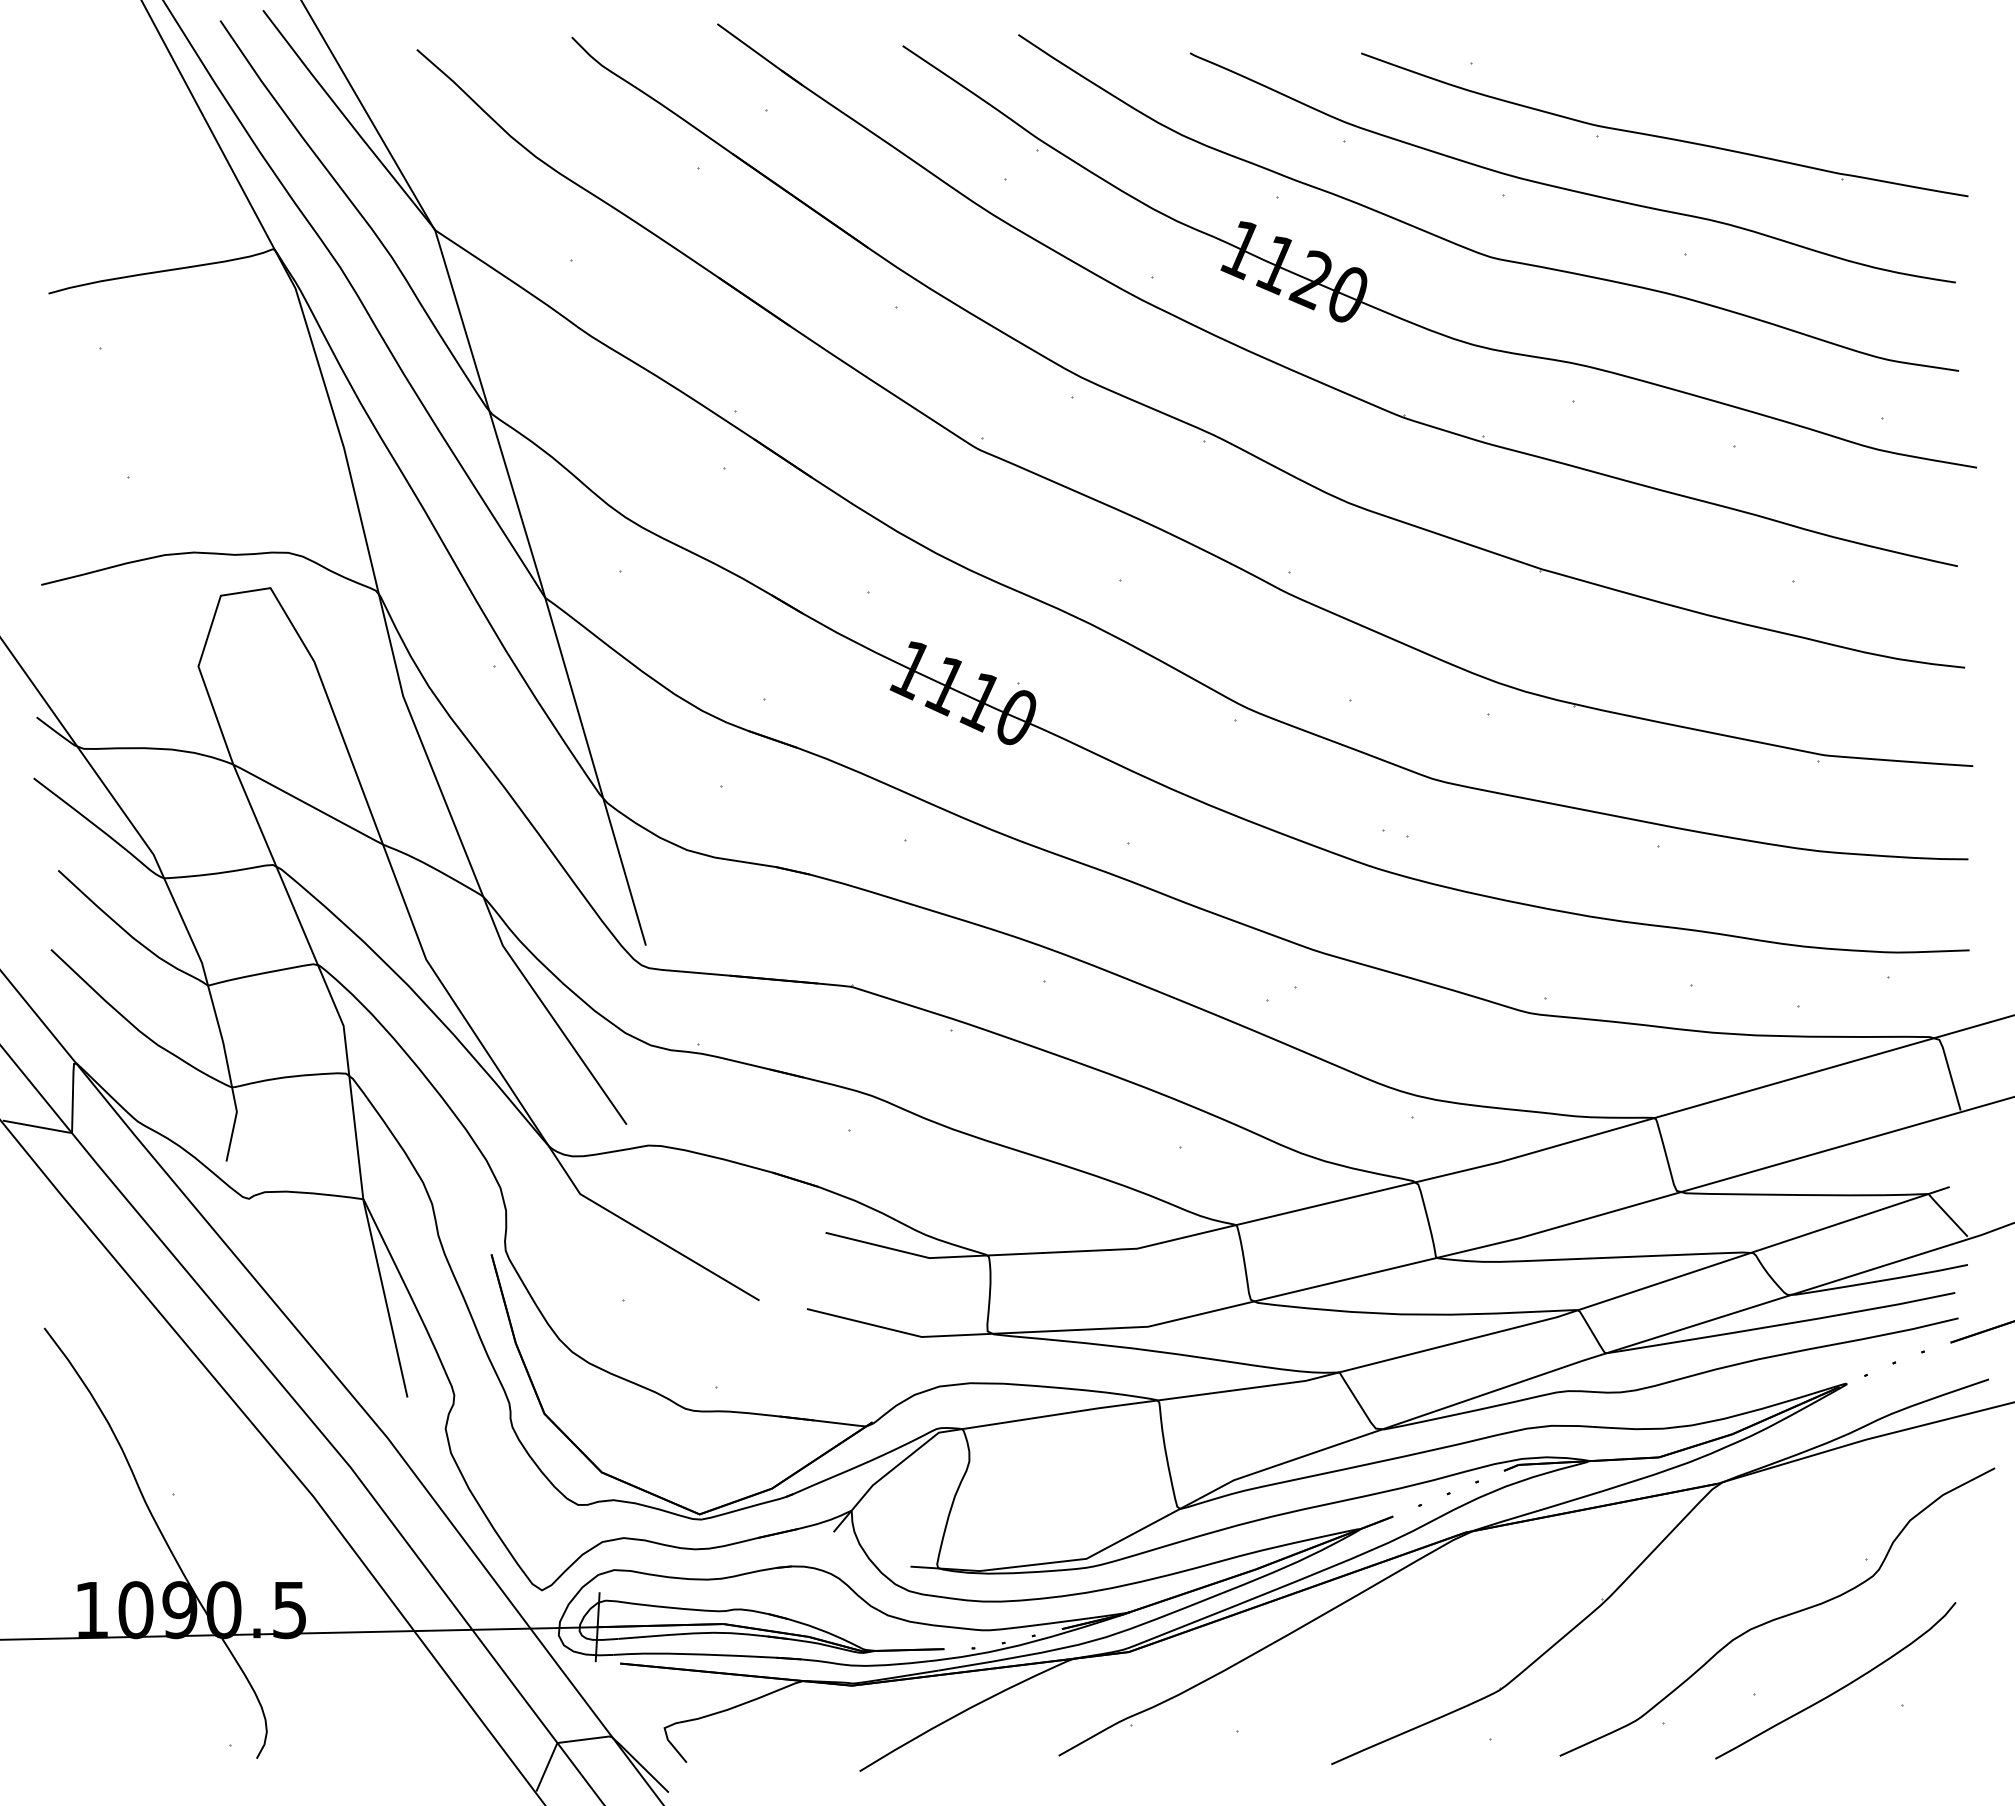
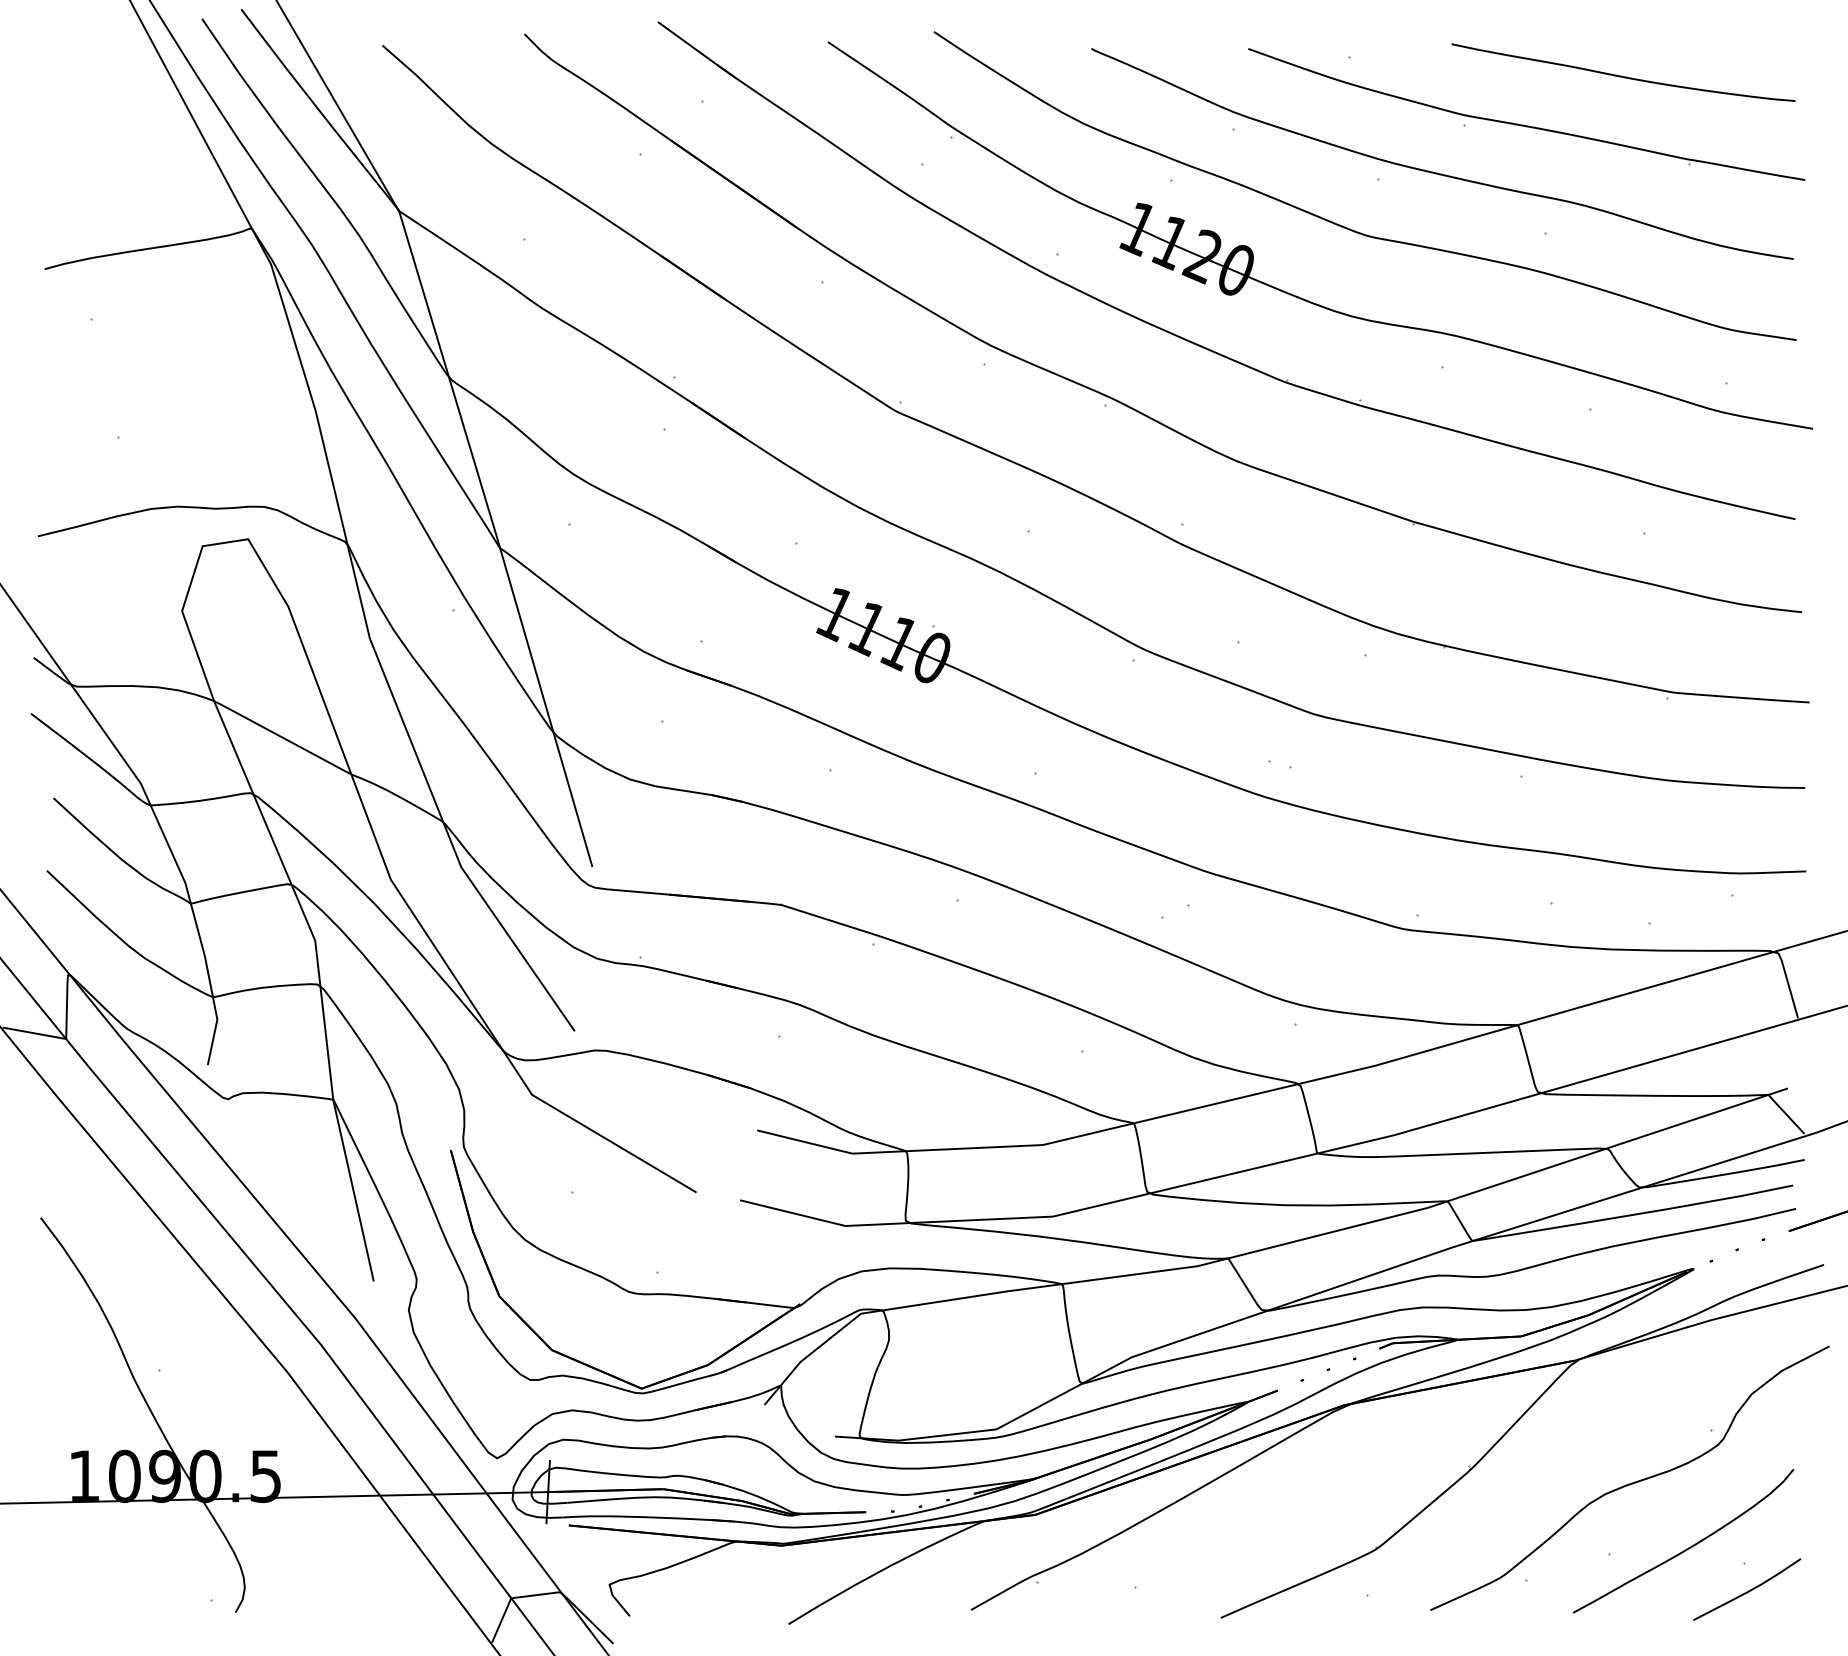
curve: (1768, 82) -> (1621, 75), added
curve: (1906, 1734) -> (1748, 1590), added

